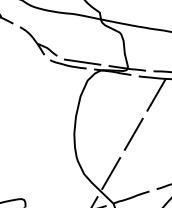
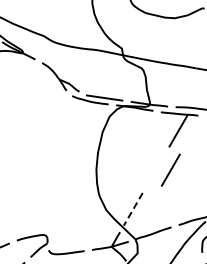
line: (133, 133) -> (170, 169), moved
line: (111, 173) -> (133, 209), solid -> dashed

